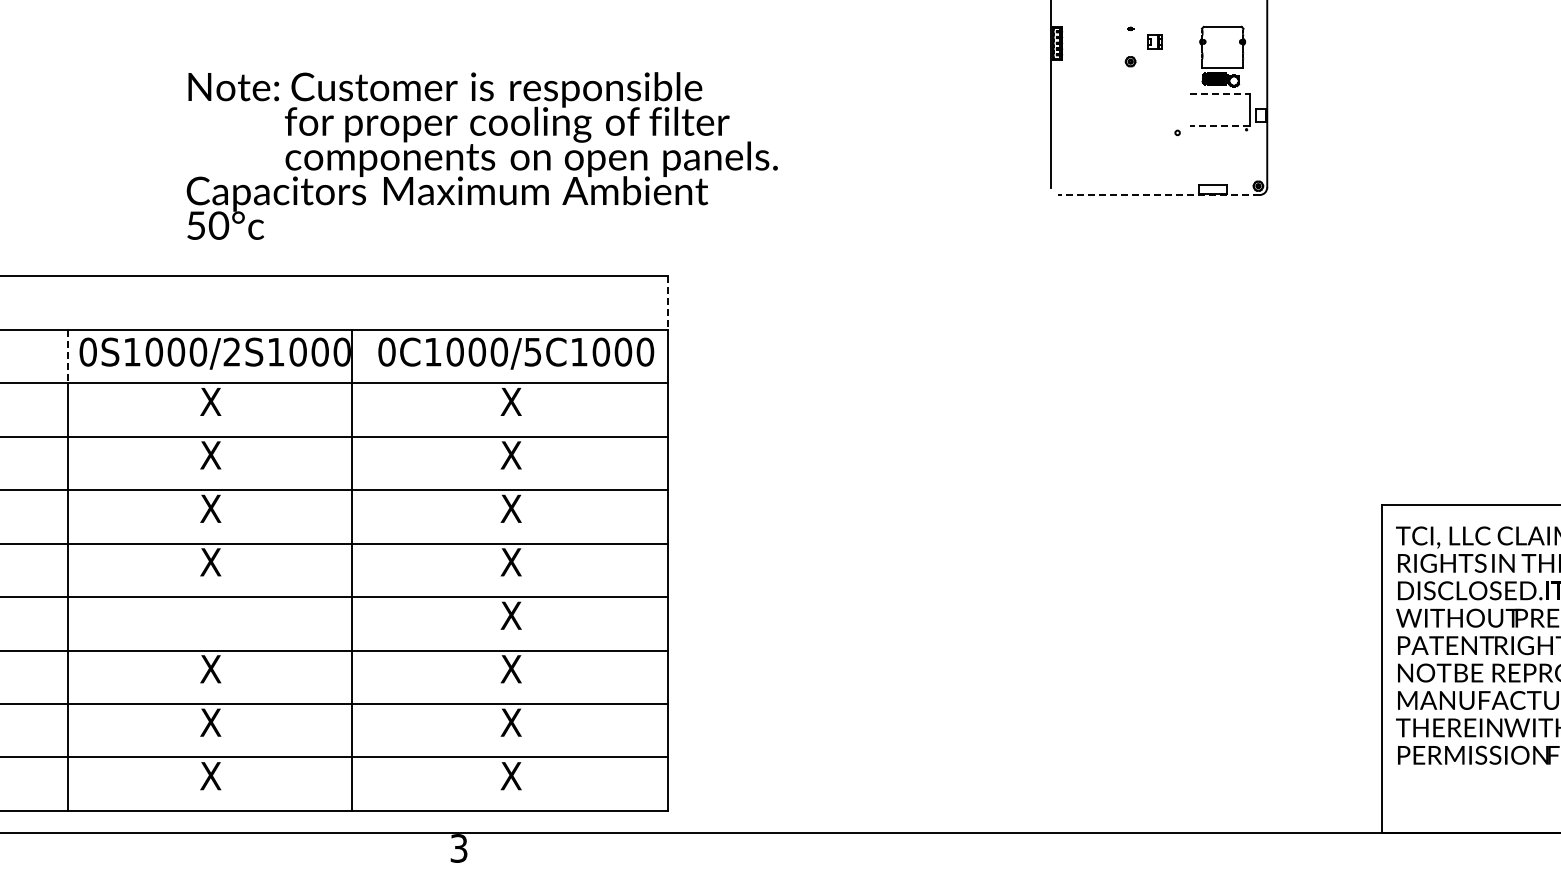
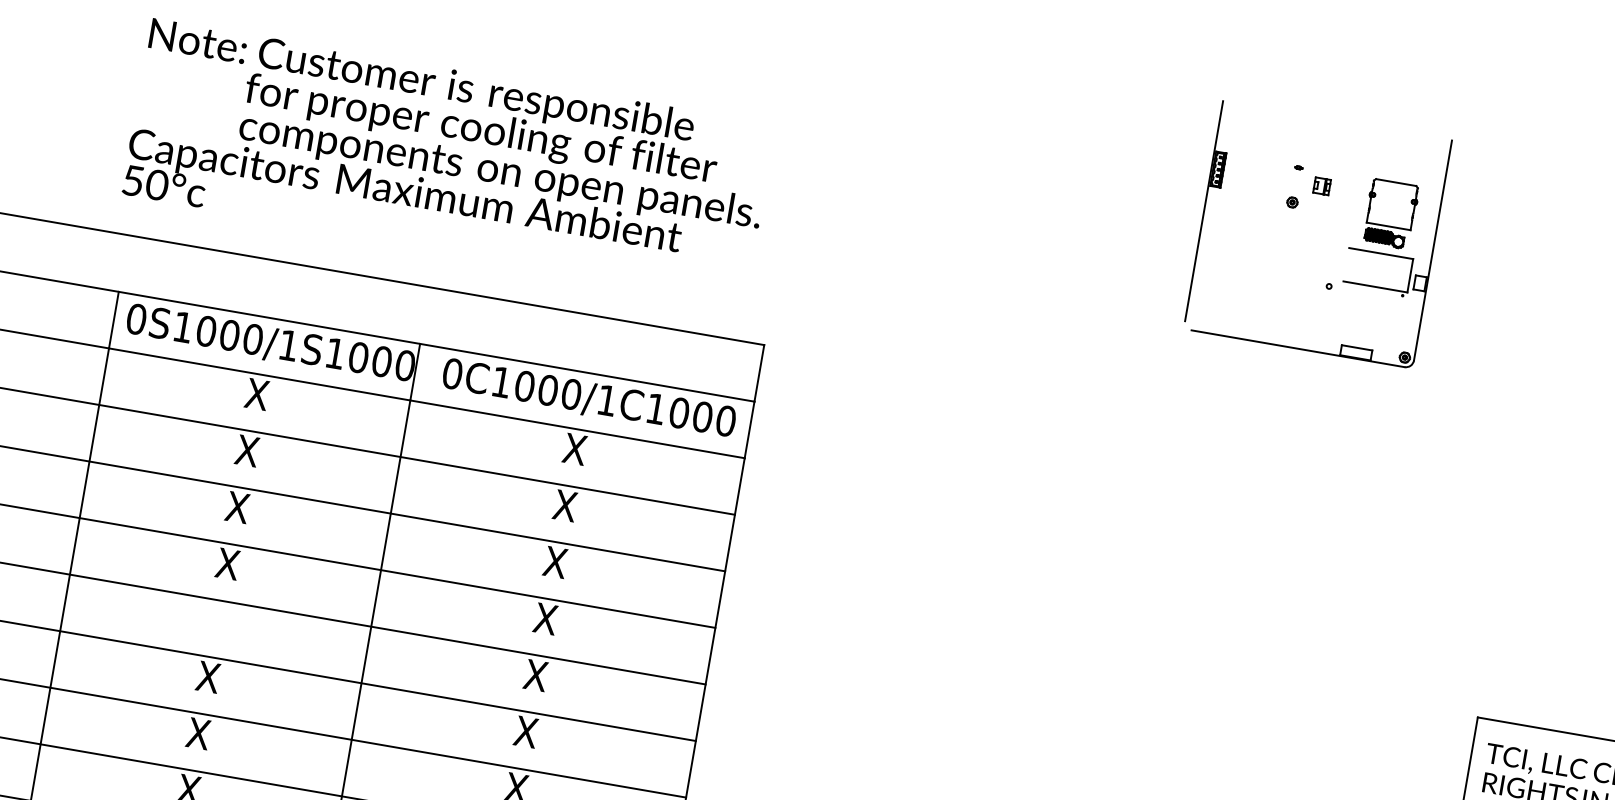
line: (1220, 94) -> (1381, 253), dashed -> solid
line: (1219, 126) -> (1374, 287), dashed -> solid
text: (481, 155) -> (447, 158), moved
line: (1158, 195) -> (1297, 349), dashed -> solid
line: (668, 303) -> (759, 373), dashed -> solid
text: (231, 351) -> (288, 344), 0S1000/2S1000 -> 0S1000/1S1000
text: (532, 352) -> (606, 400), 0C1000/5C1000 -> 0C1000/1C1000
line: (67, 356) -> (113, 320), dashed -> solid

